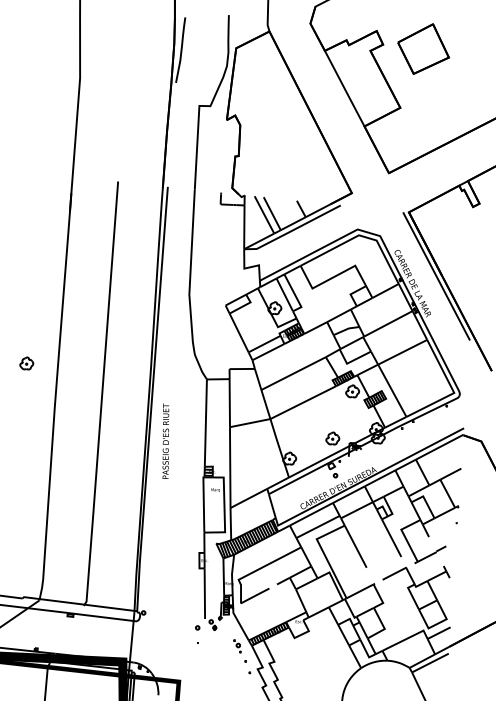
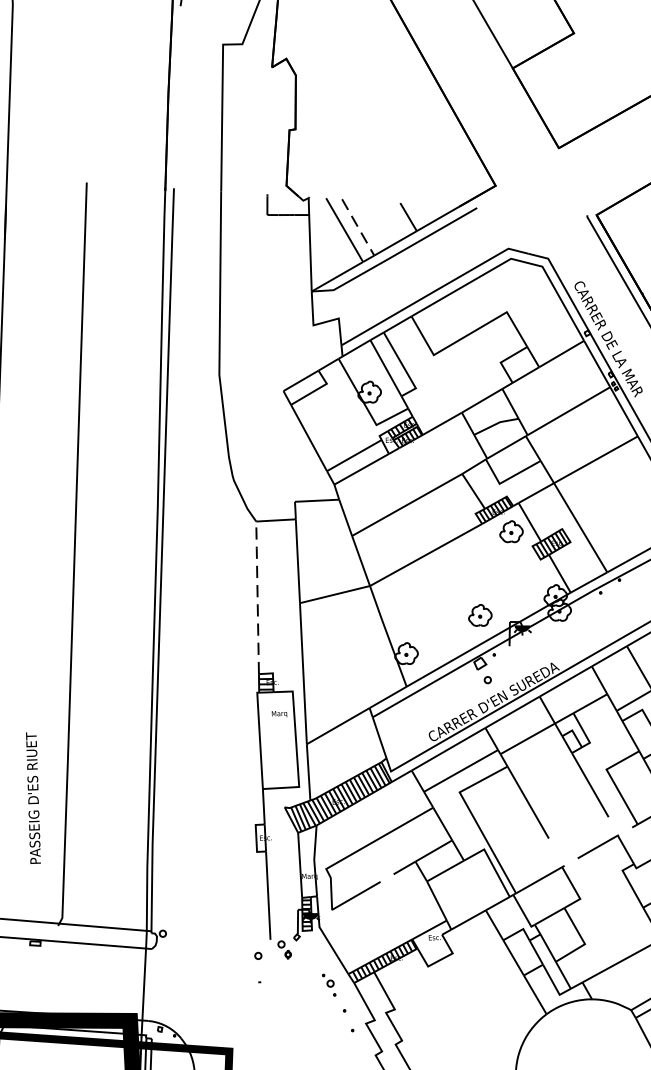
line: (272, 213) -> (358, 227), solid -> dashed
line: (205, 422) -> (256, 596), solid -> dashed
text: (165, 440) -> (32, 796), moved

